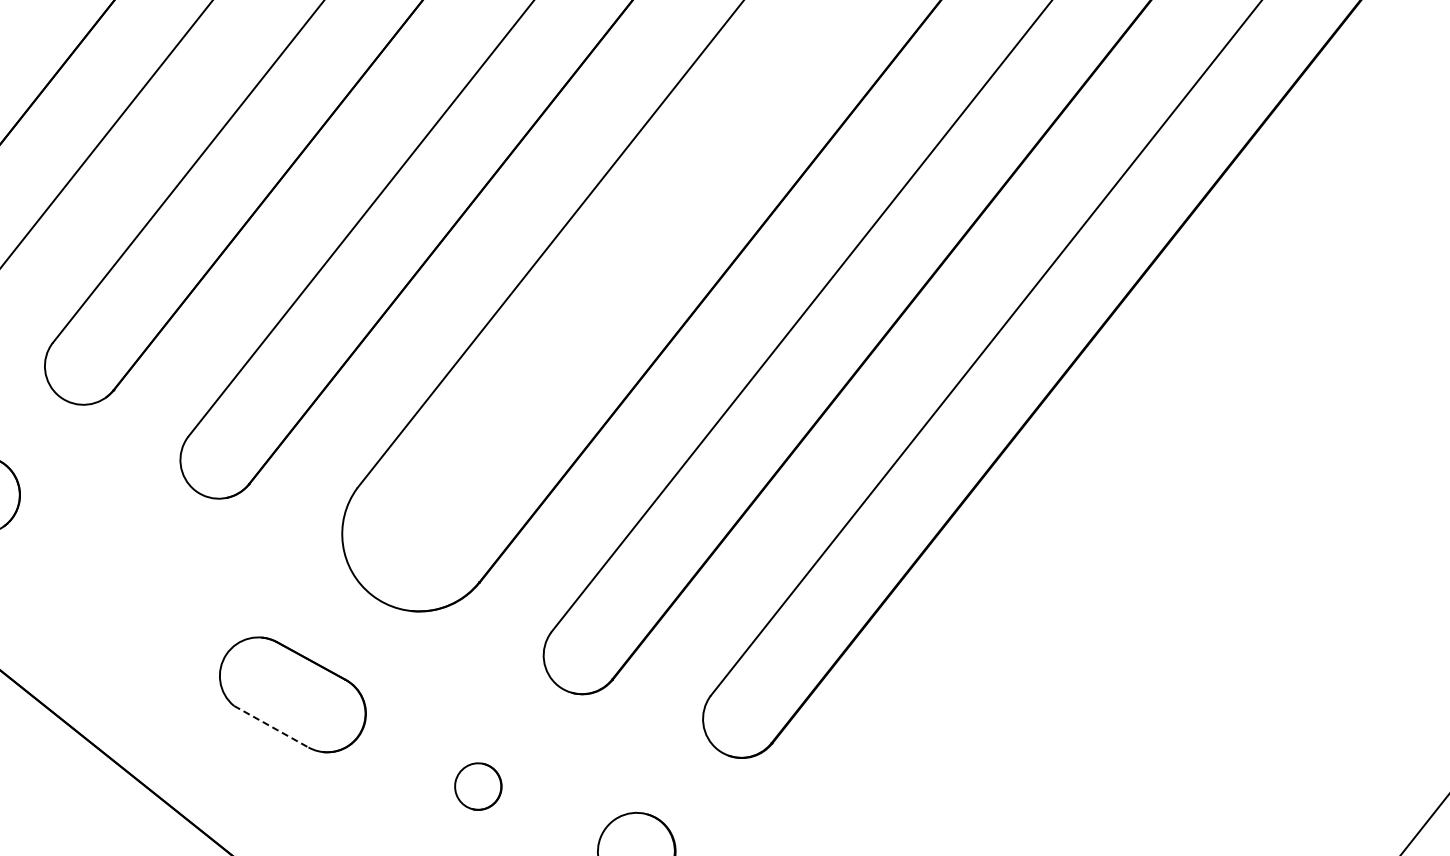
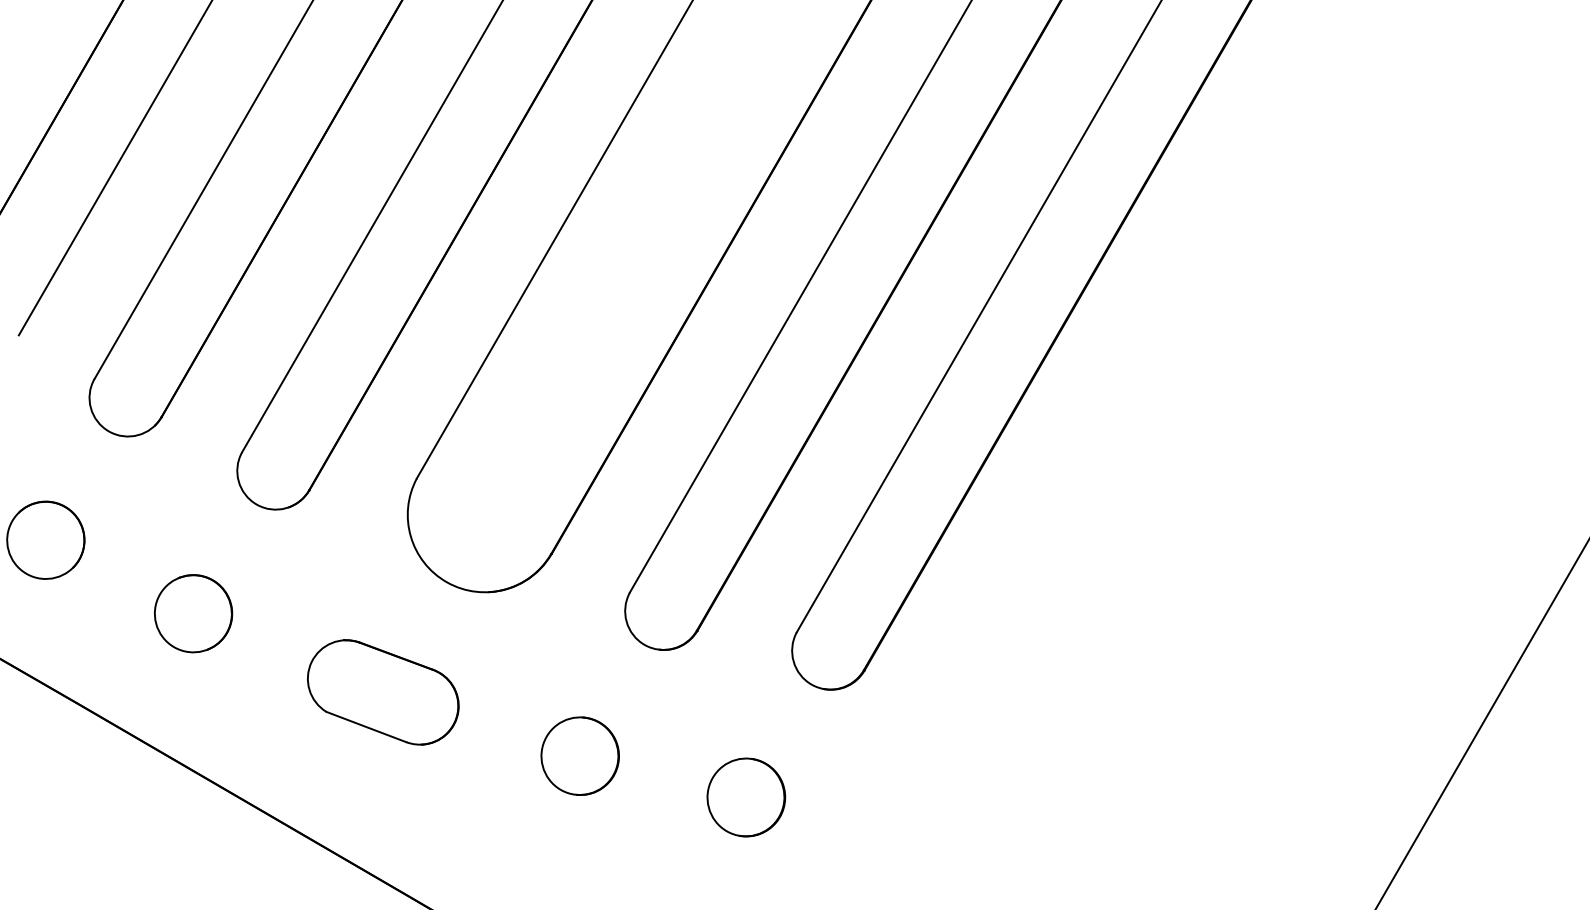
part: (116, 589) -> (193, 613), added
line: (271, 727) -> (366, 727), dashed -> solid
part: (477, 785) -> (579, 755), size x1.67

